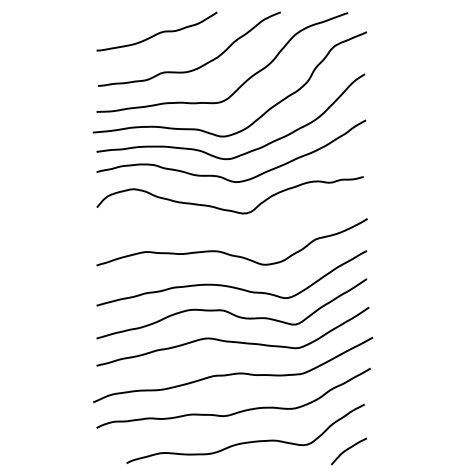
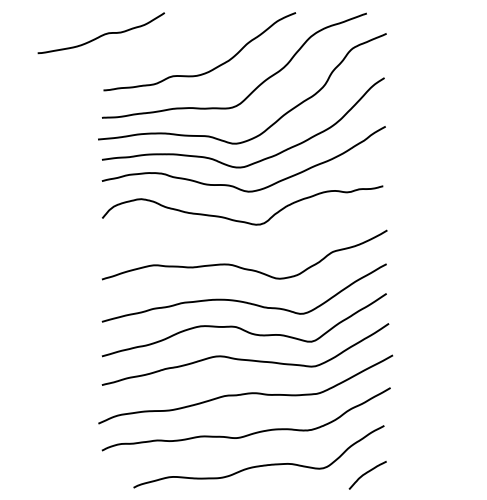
curve: (156, 33) -> (100, 35), moved

